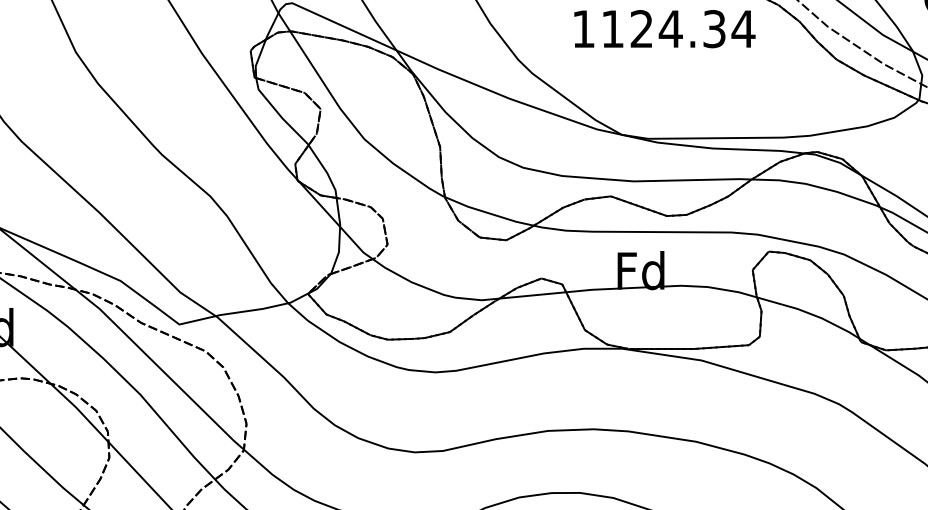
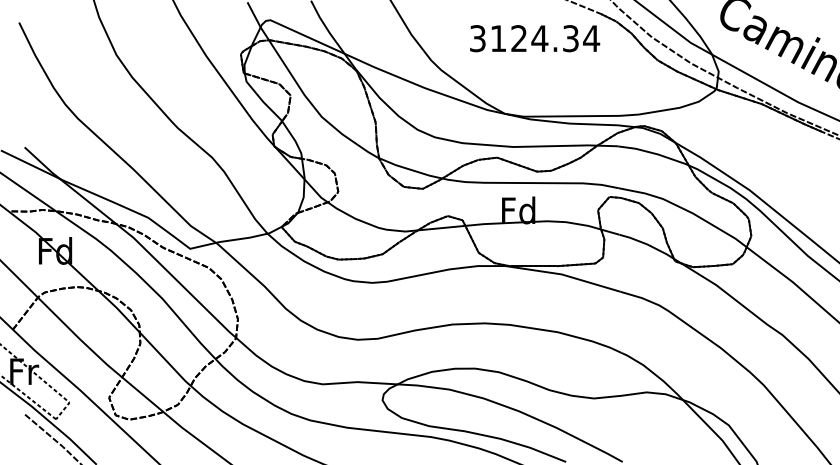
text: (583, 28) -> (477, 38), 1124.34 -> 3124.34

